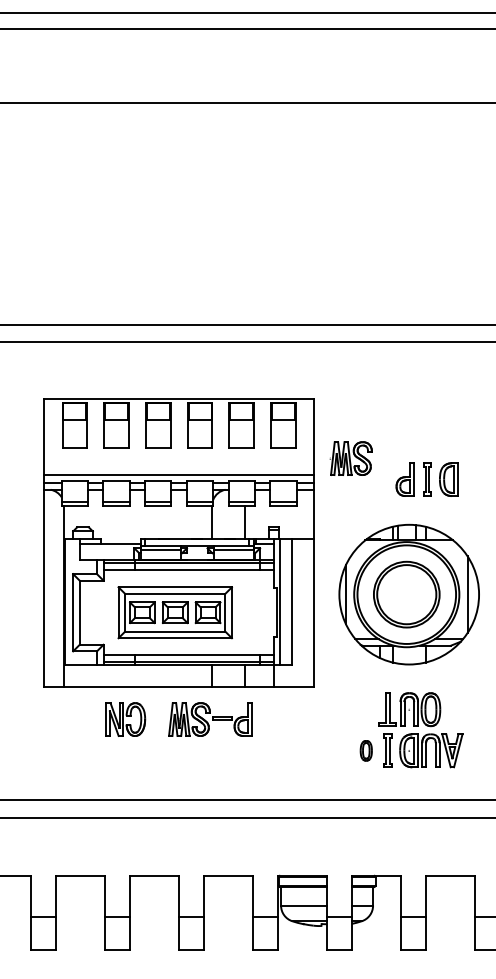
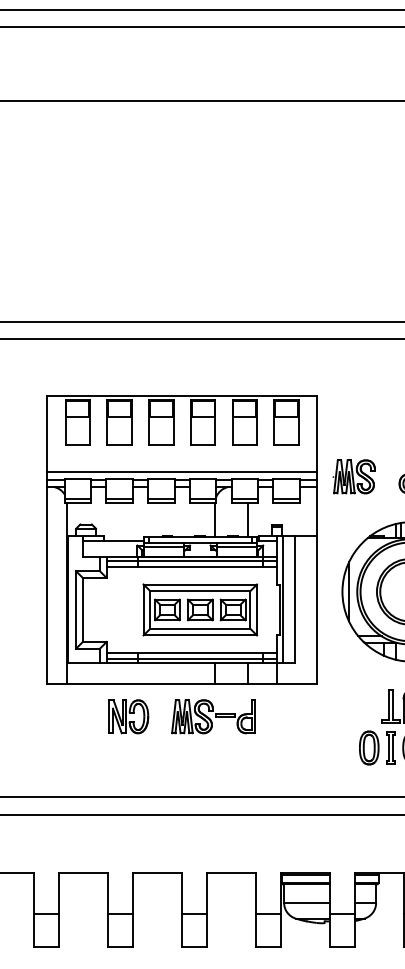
part: (350, 458) -> (353, 476), moved
part: (174, 612) -> (199, 609), moved
part: (366, 750) -> (369, 747), size x1.67

